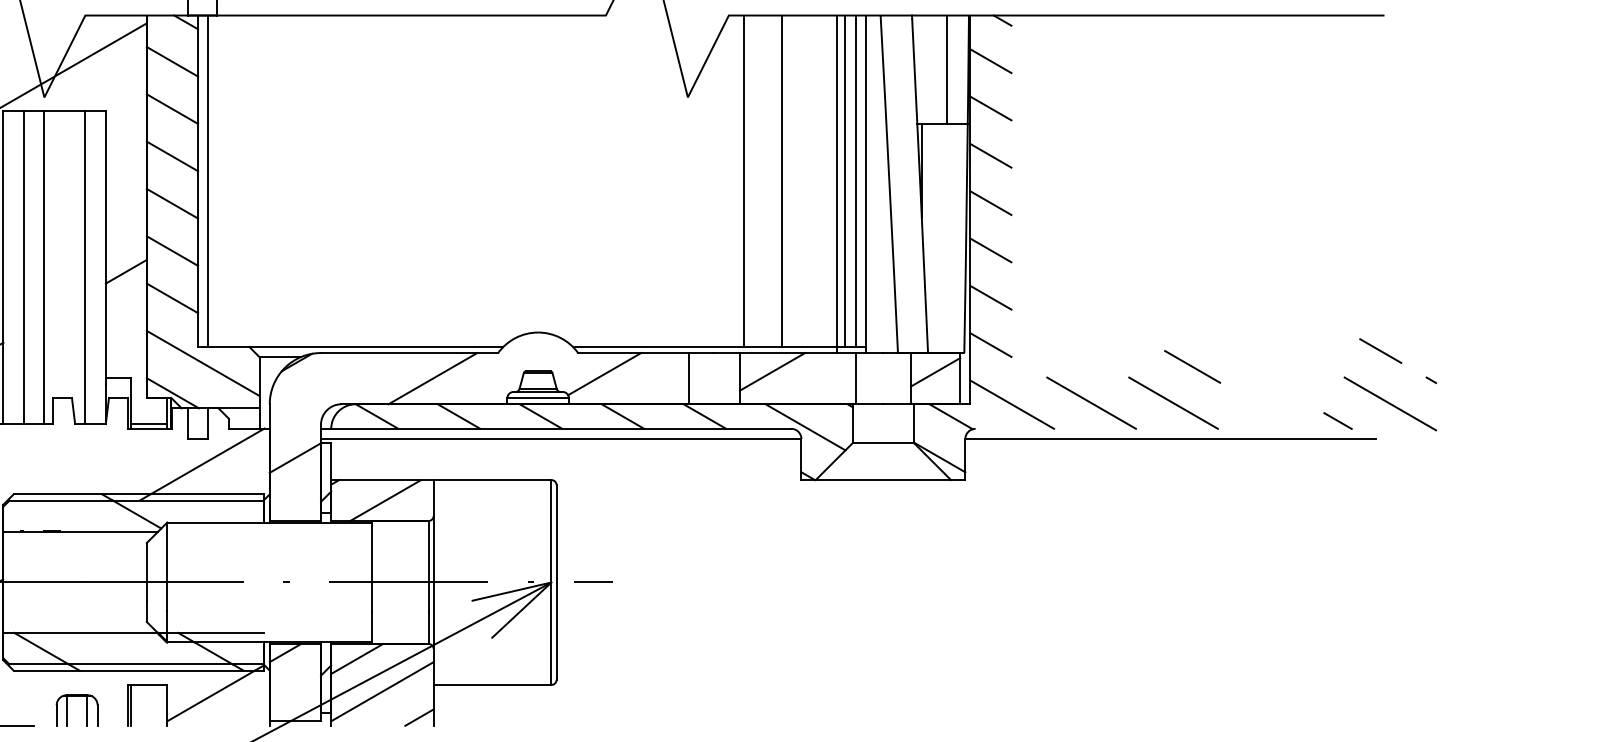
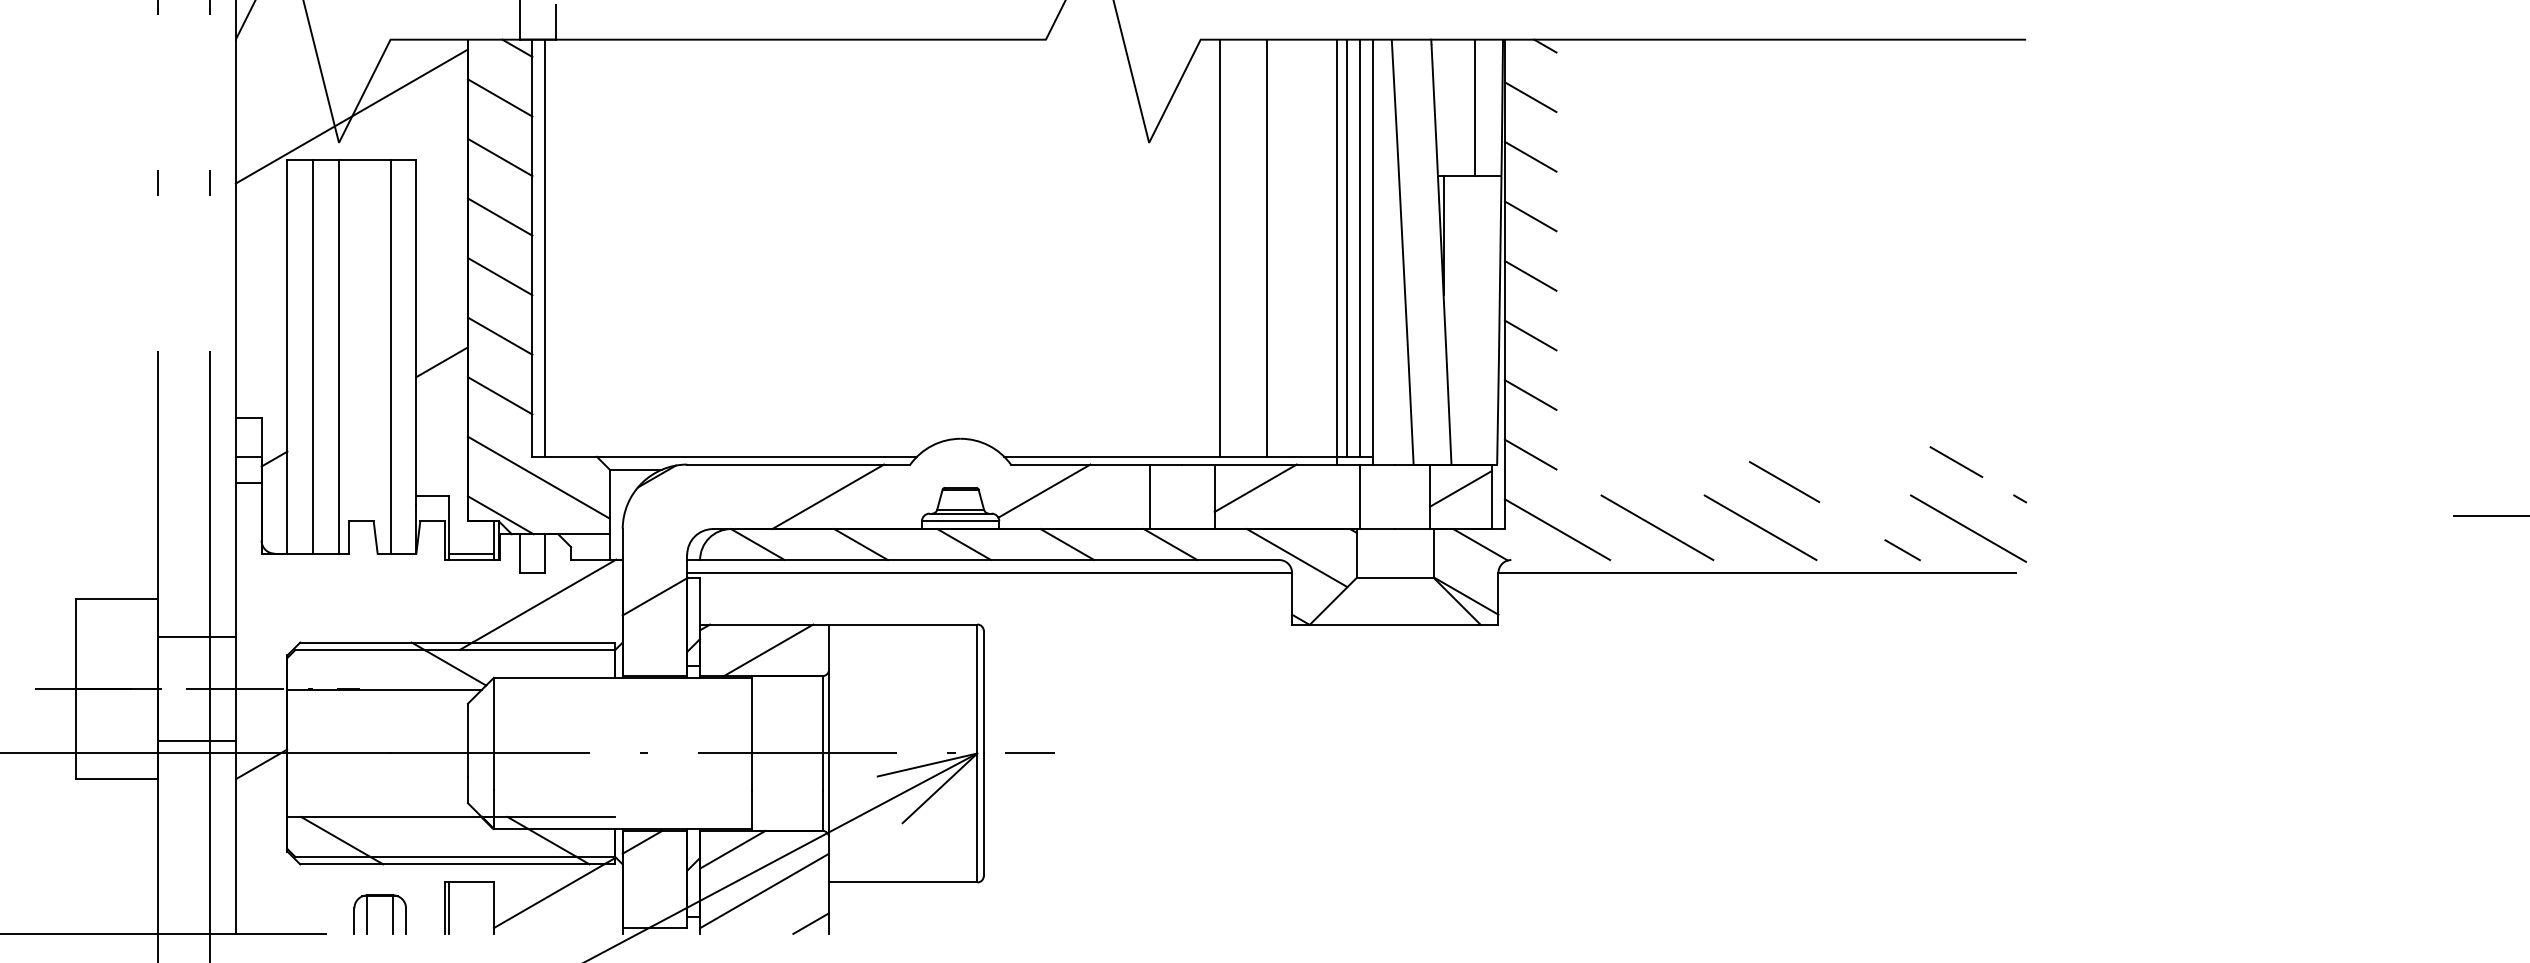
part: (1375, 394) -> (1949, 516), moved

